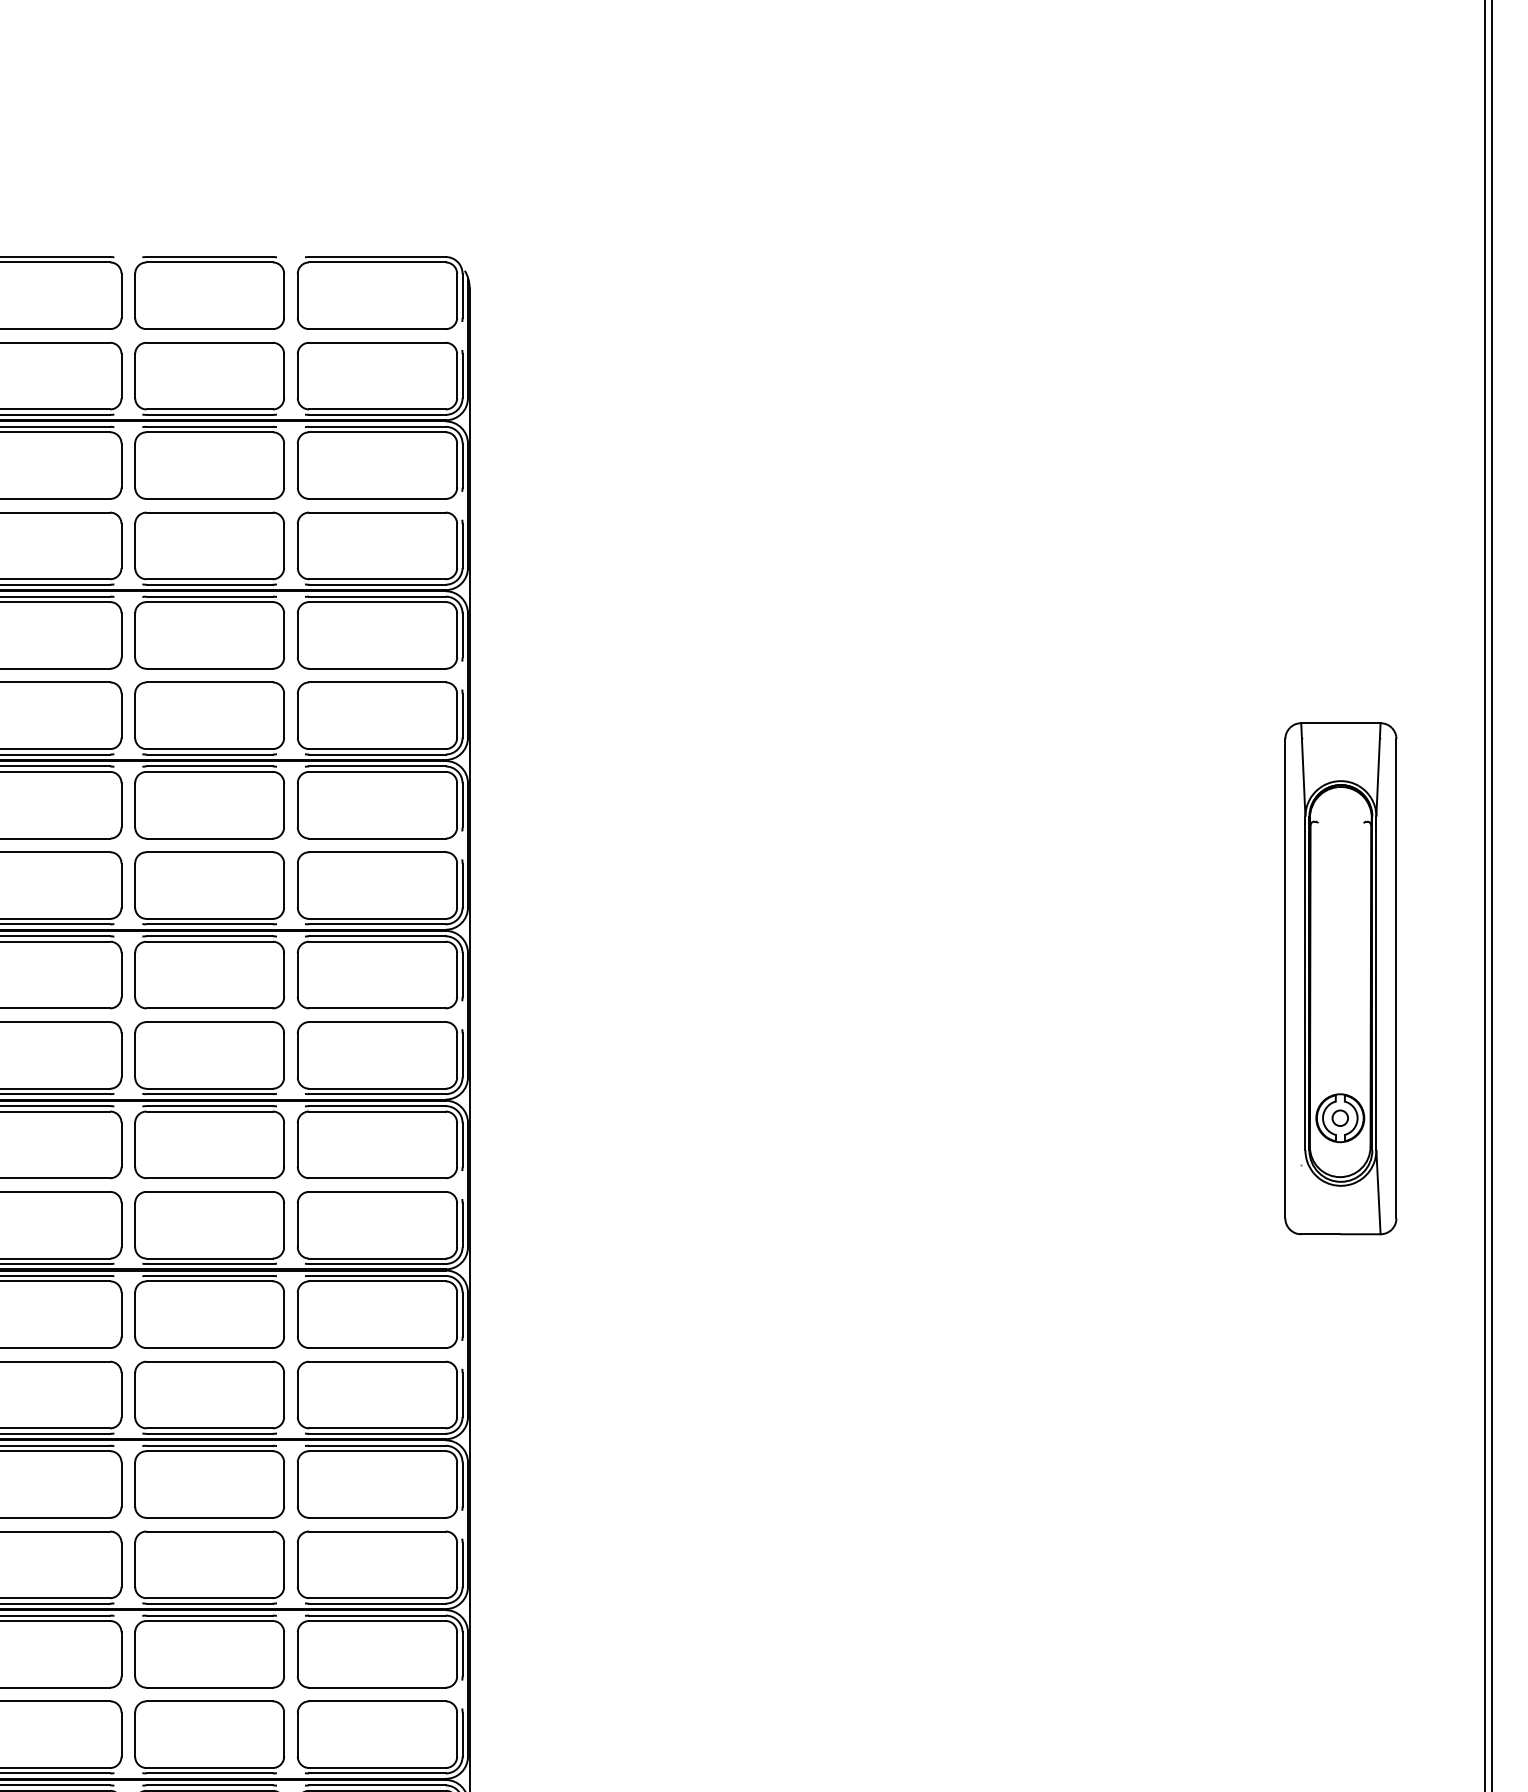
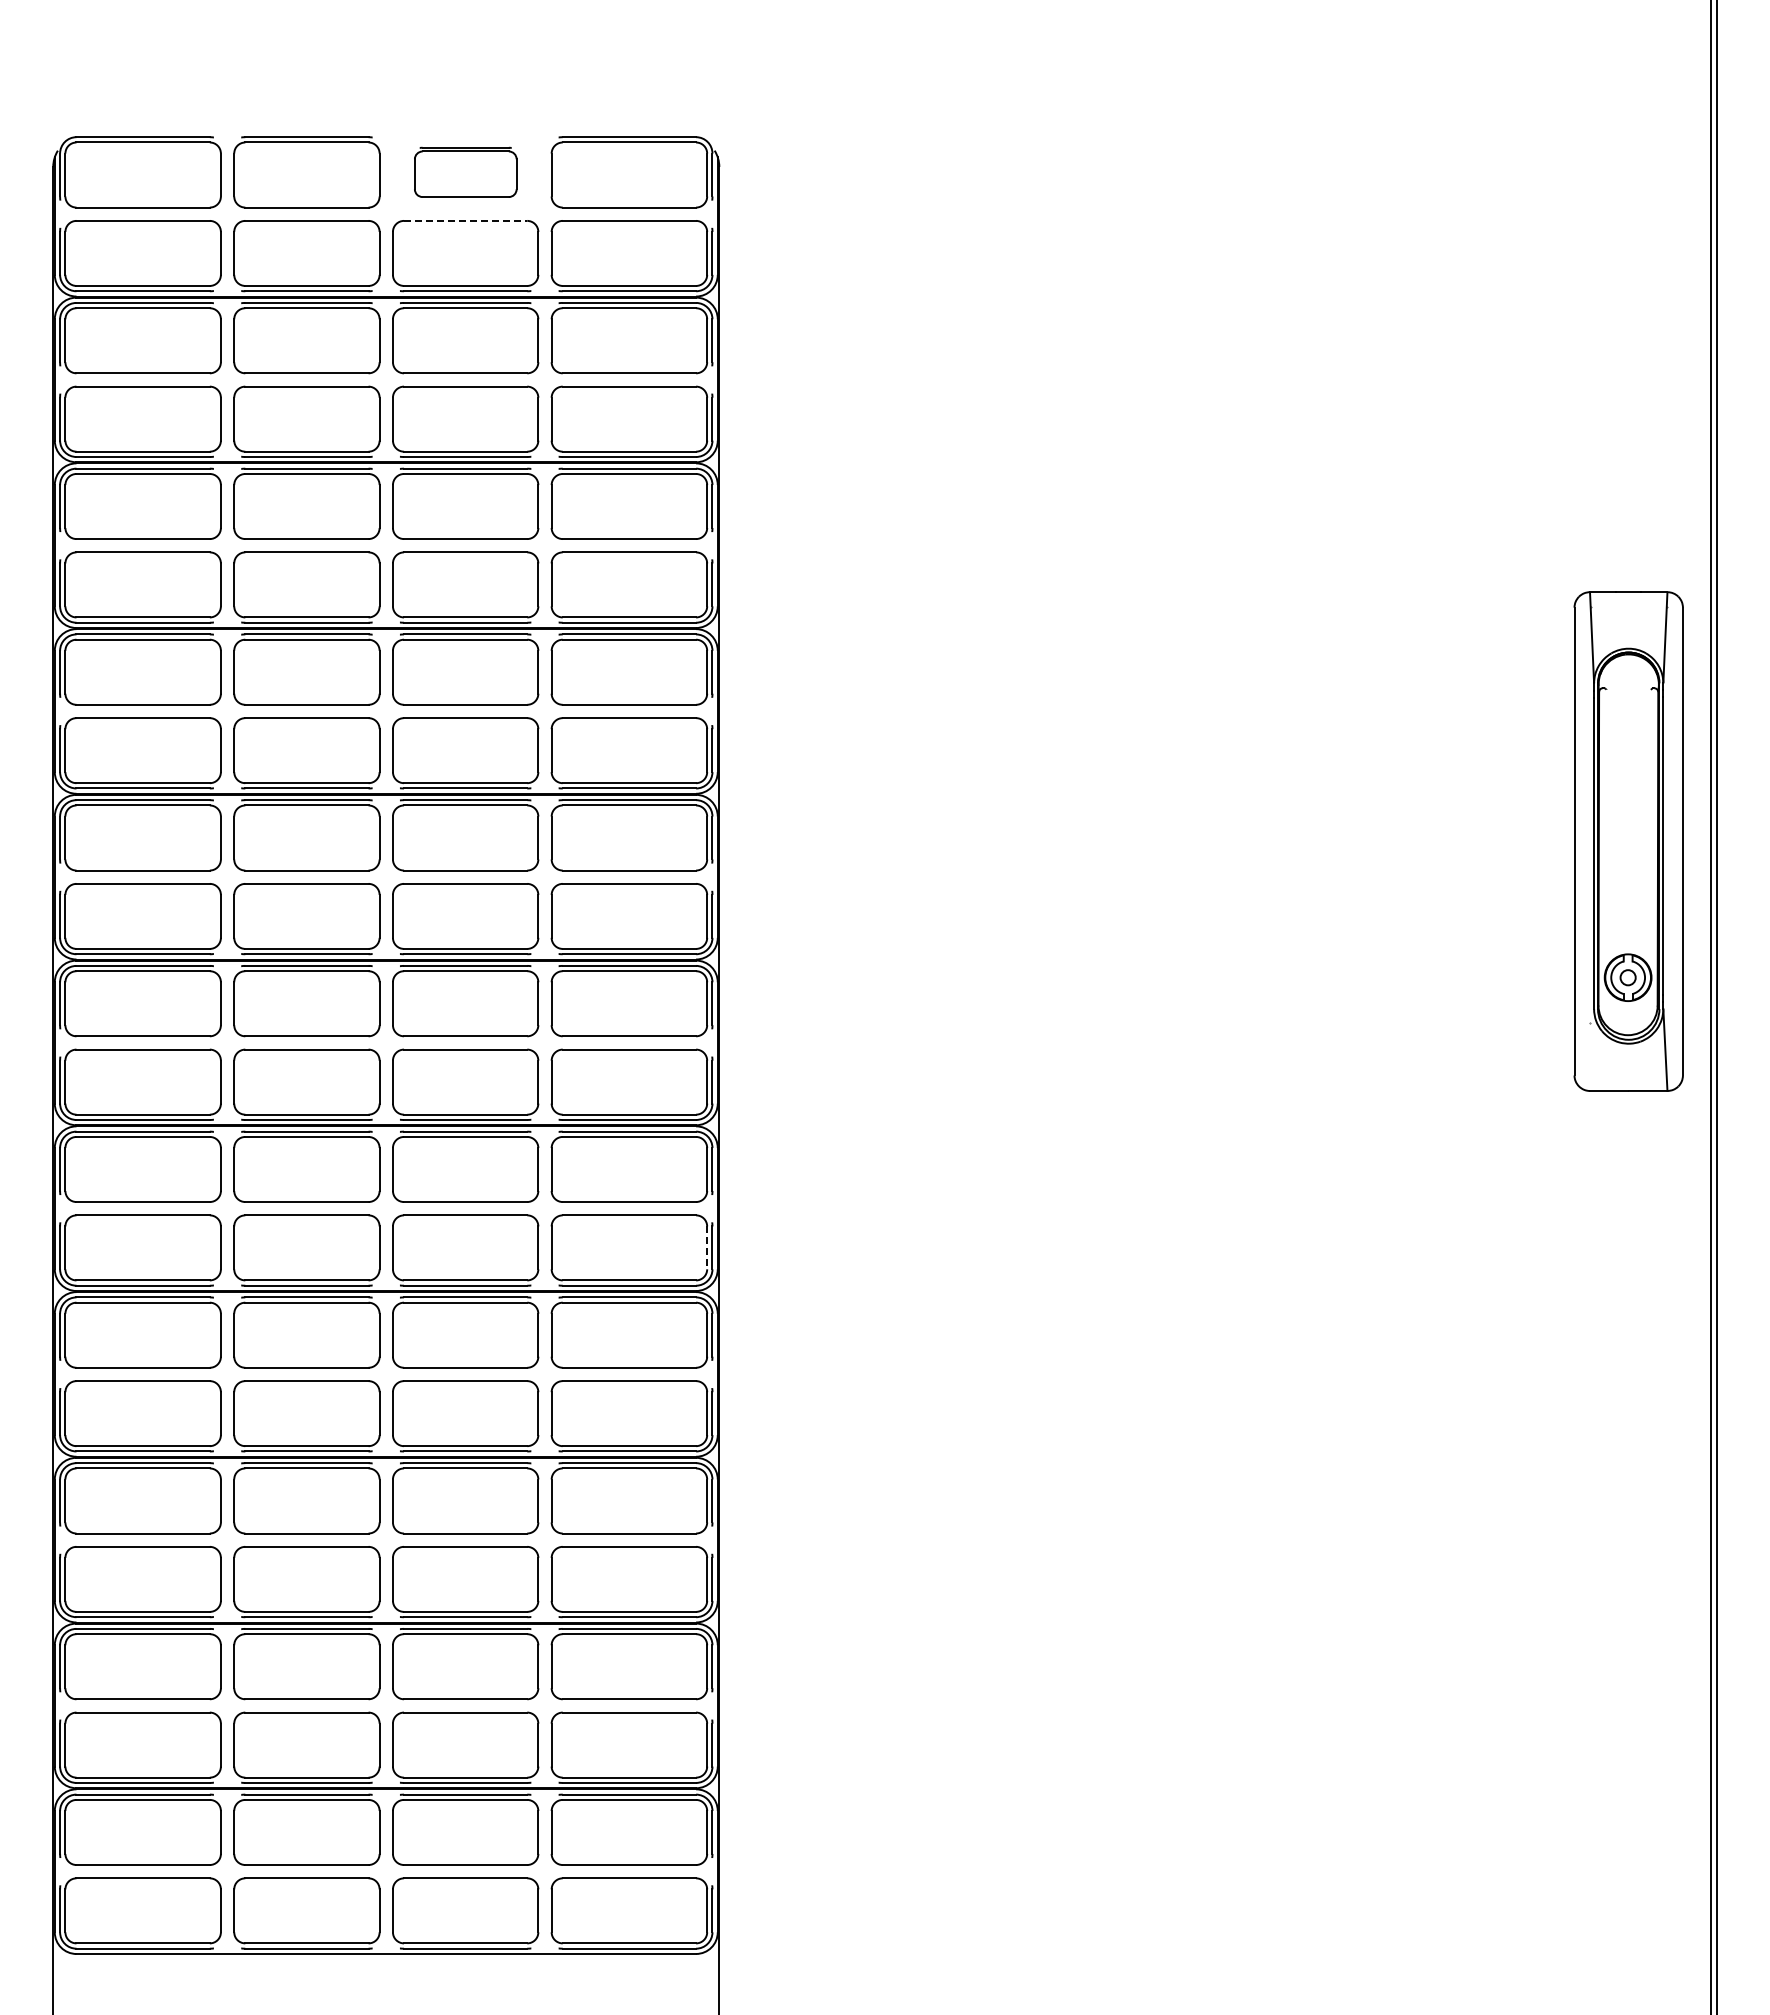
part: (209, 293) -> (465, 172), size x0.7
line: (209, 342) -> (465, 220), solid -> dashed
part: (1340, 978) -> (1628, 841), moved
line: (457, 1395) -> (707, 1248), solid -> dashed

